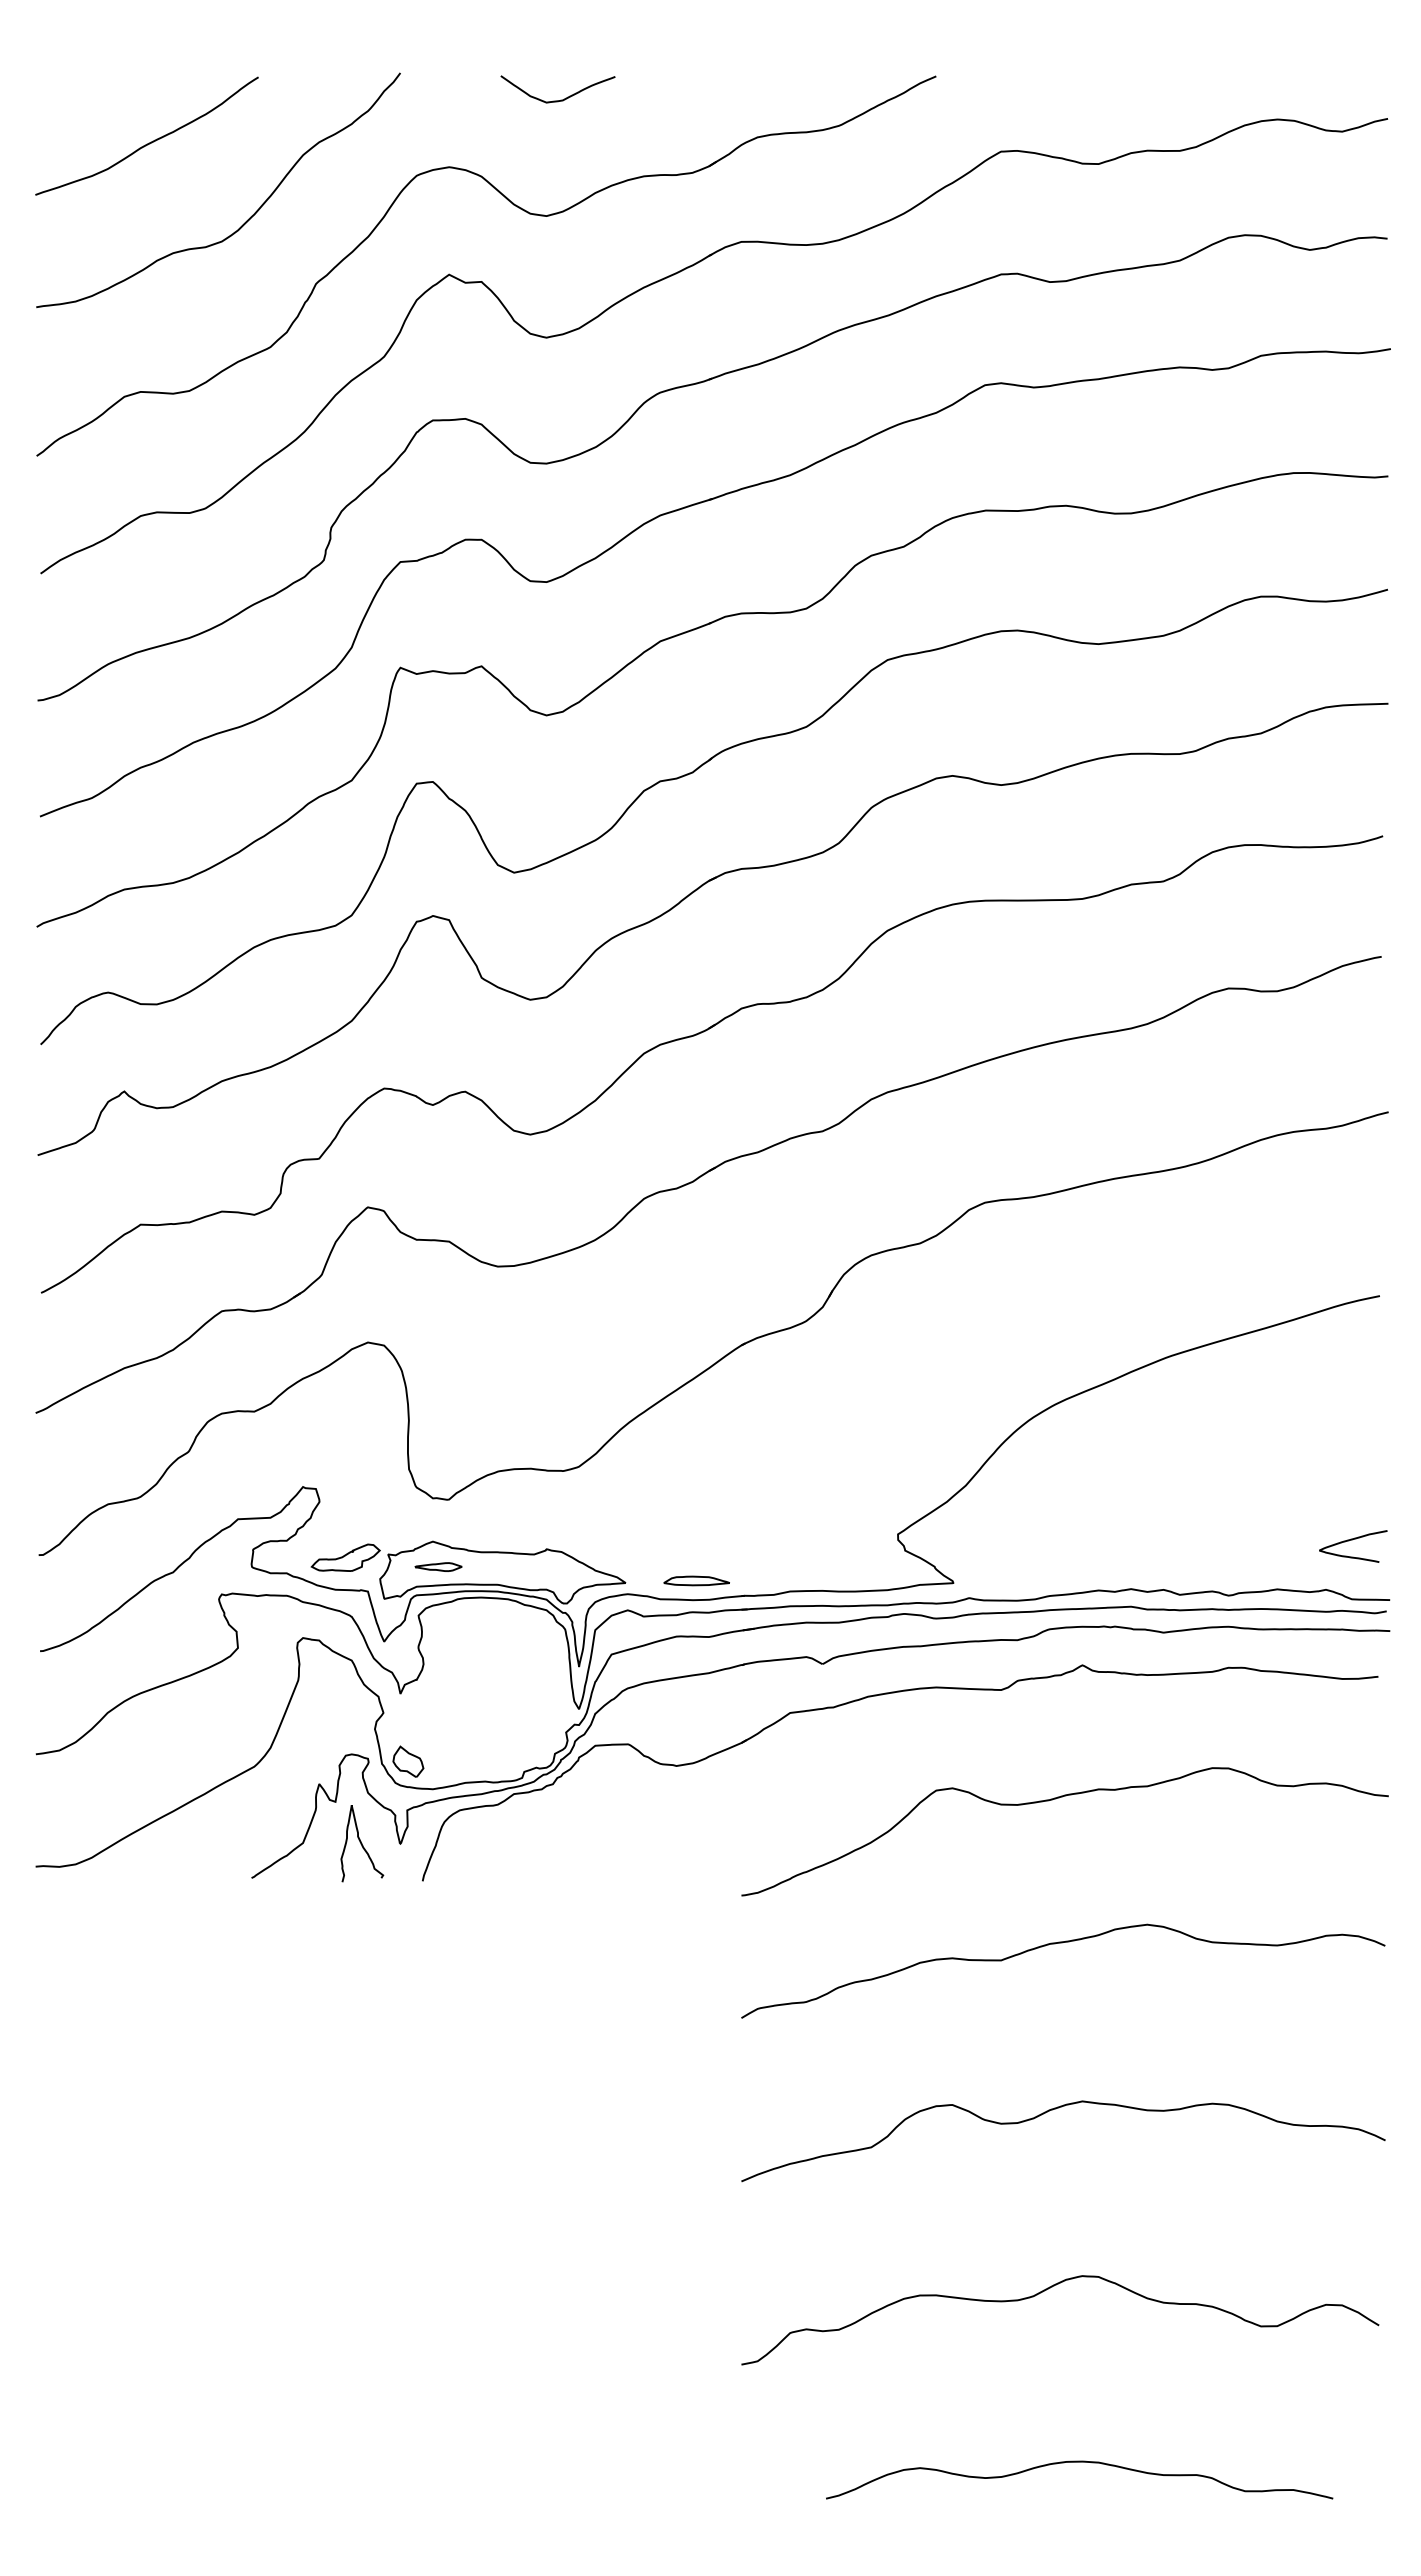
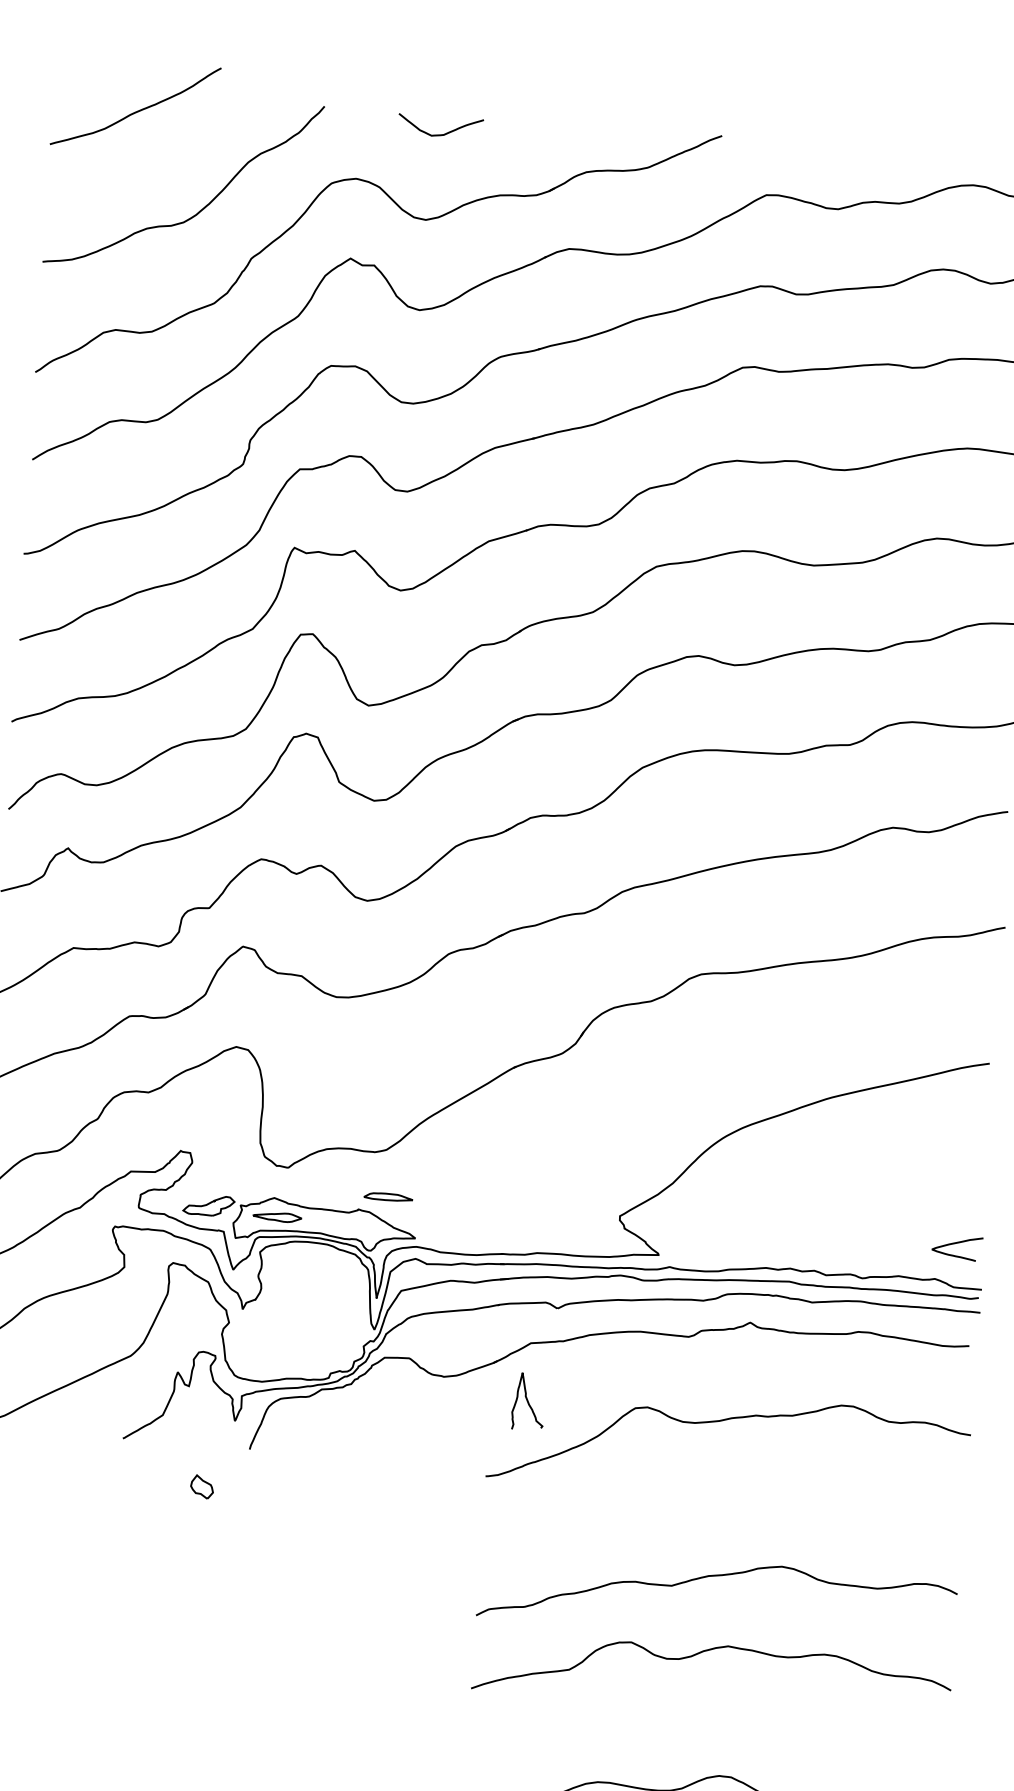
curve: (149, 142) -> (137, 111), moved
part: (438, 1566) -> (277, 1216), size x1.4
part: (696, 1580) -> (388, 1196), moved
part: (408, 1761) -> (202, 1486), moved
curve: (362, 1843) -> (528, 1401), moved
curve: (1062, 1943) -> (718, 1576), moved

